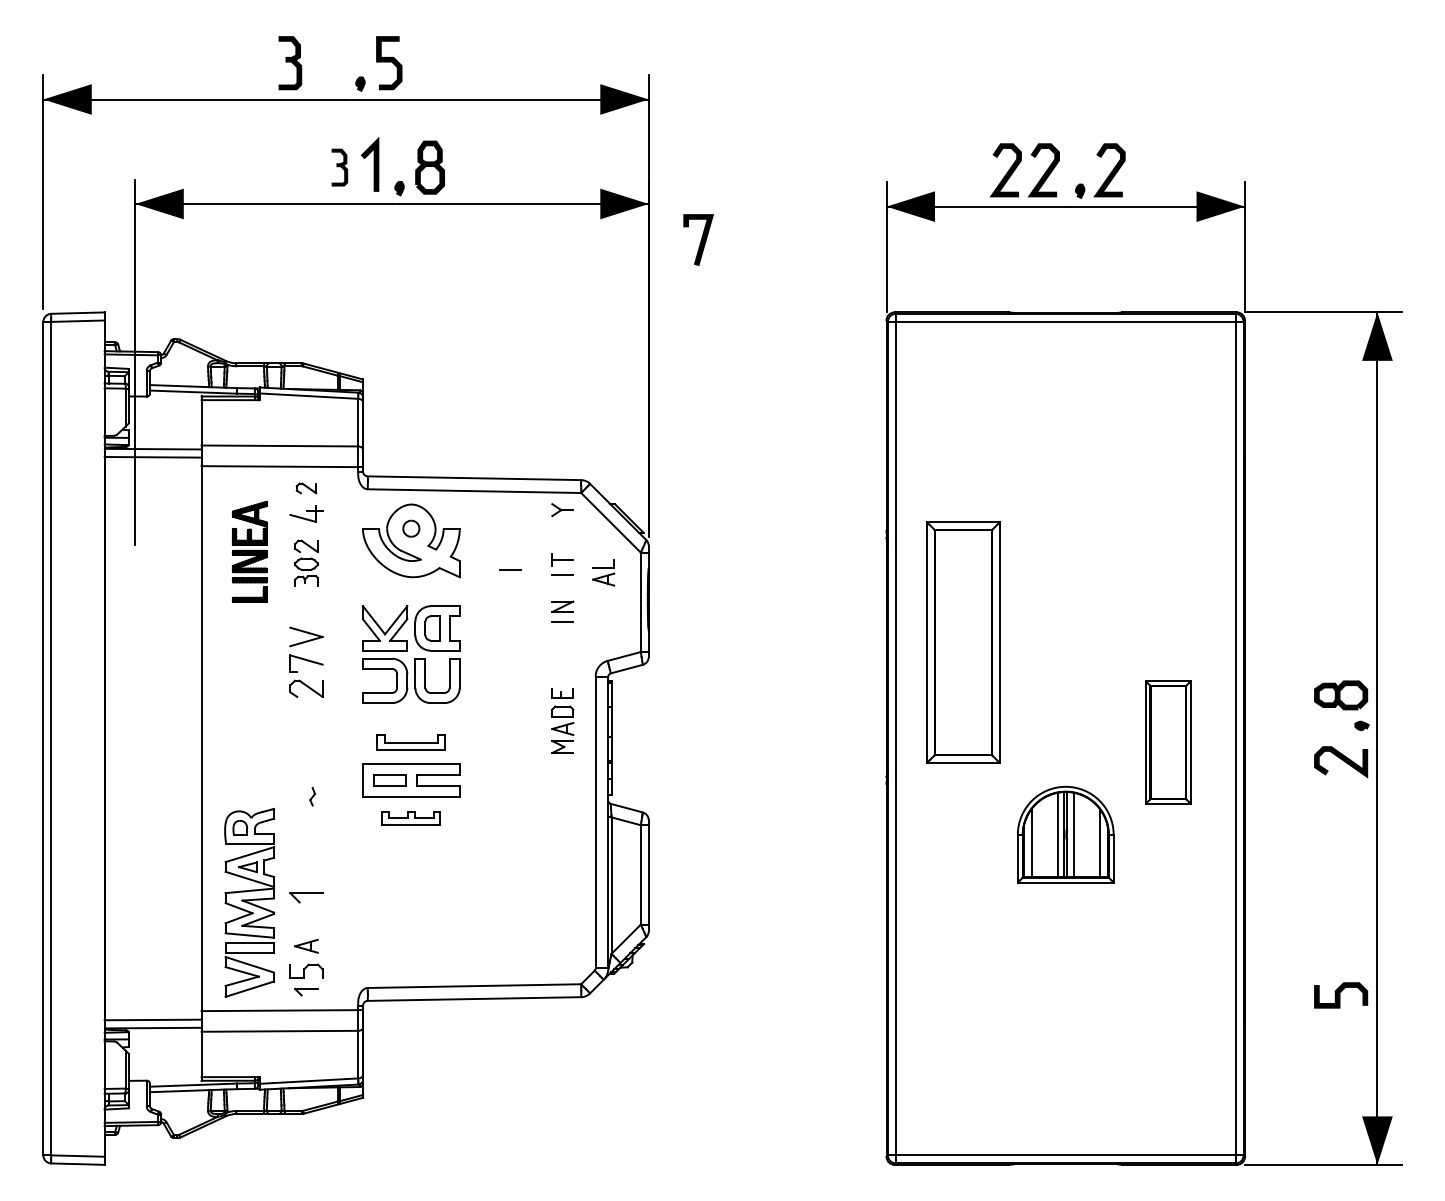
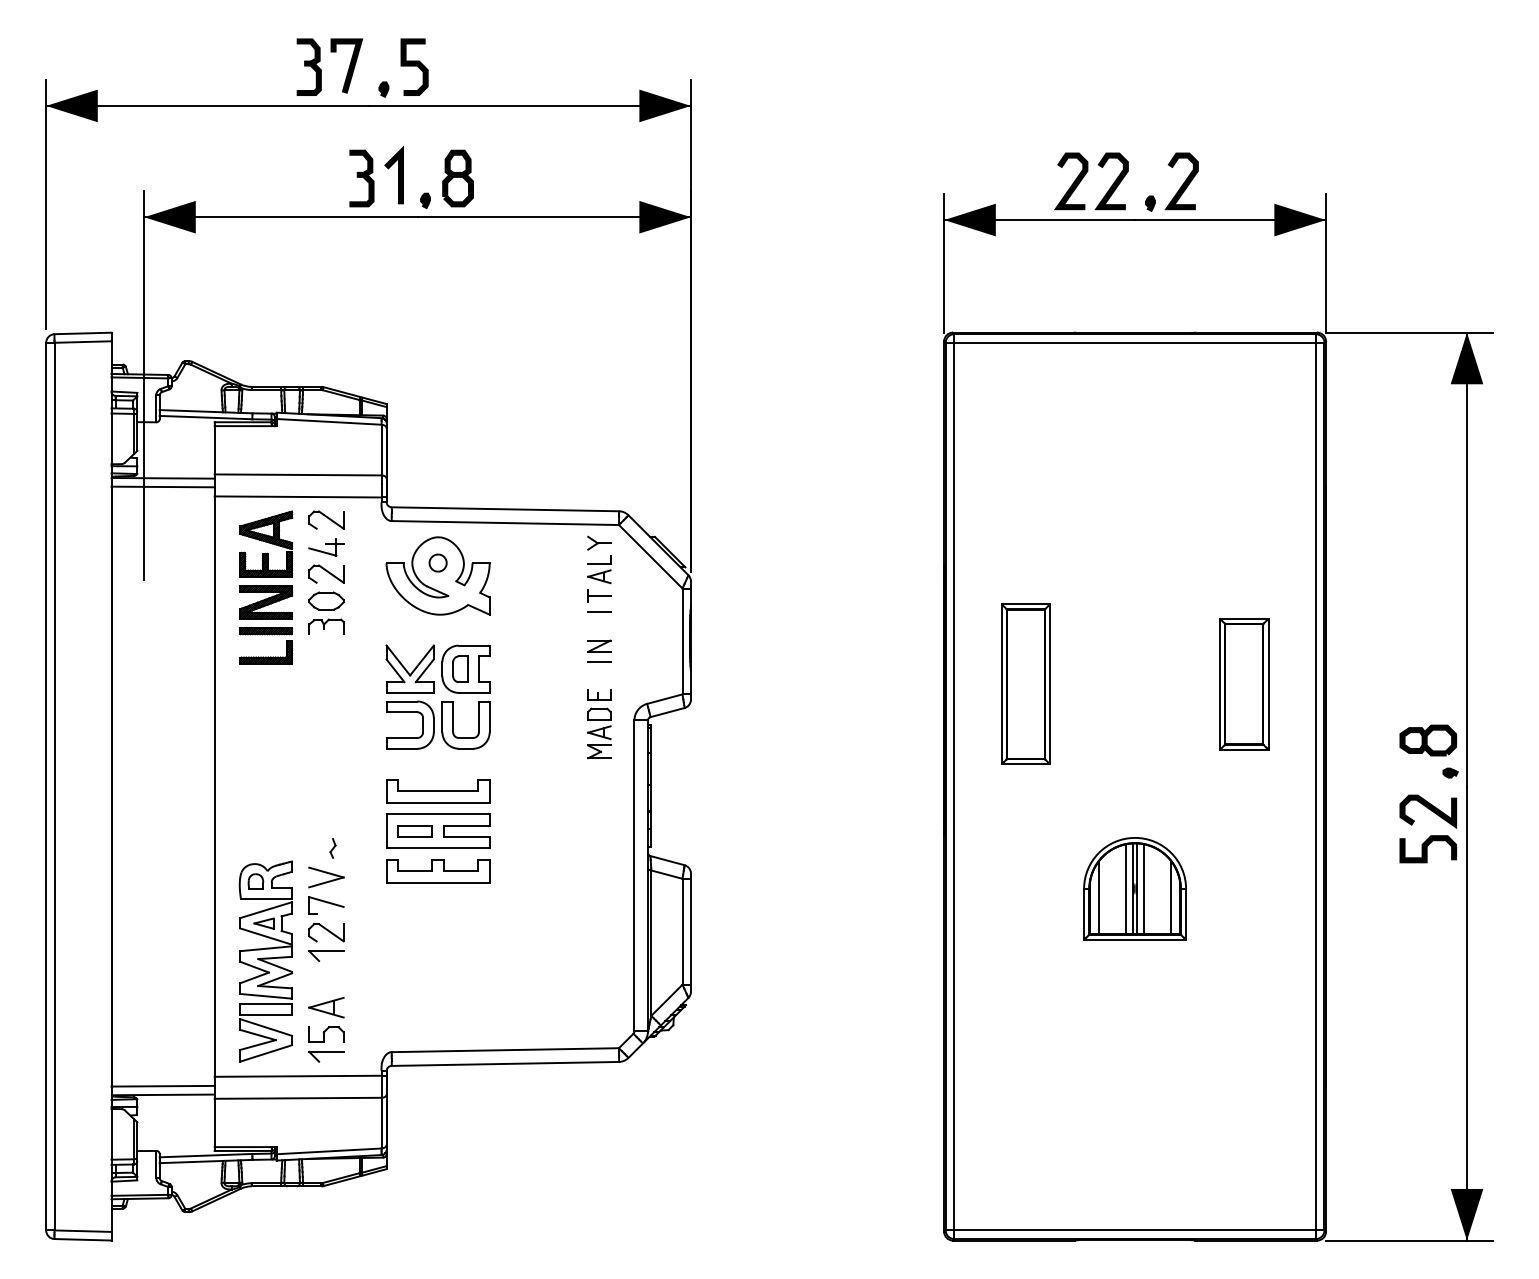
part: (339, 167) -> (361, 178), size x1.43
line: (700, 240) -> (348, 66), moved
part: (306, 488) -> (326, 520), size x1.67
part: (249, 551) -> (265, 587), size x1.43
part: (306, 563) -> (326, 600), size x1.43
line: (510, 569) -> (543, 606), removed
part: (603, 572) -> (599, 569), moved
part: (962, 642) -> (1025, 684), size x0.62
part: (306, 661) -> (326, 903), moved
part: (562, 720) -> (599, 723), moved
part: (411, 742) -> (438, 790), size x1.43
part: (1168, 742) -> (1244, 684), moved
part: (411, 817) -> (438, 870), size x1.67
part: (306, 946) -> (326, 1007), size x1.43
part: (306, 991) -> (326, 1055), size x1.43
curve: (1340, 995) -> (1427, 849), moved

